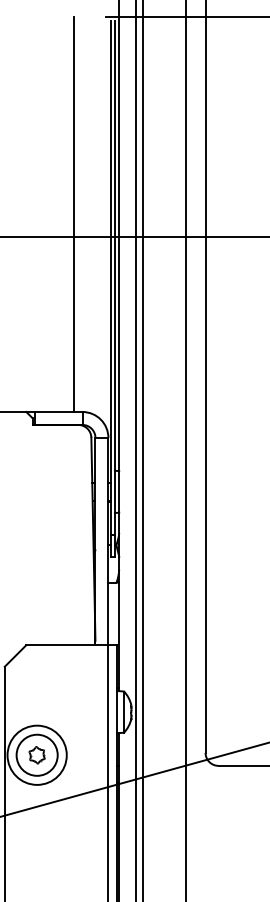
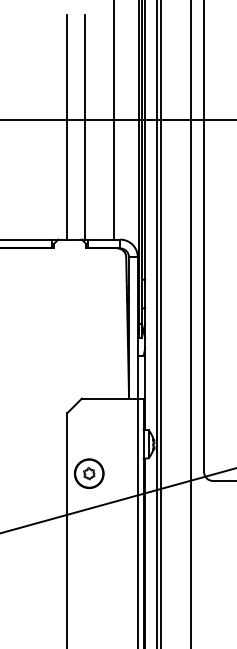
line: (5, 246) -> (67, 126), added
line: (30, 246) -> (84, 126), added
circle: (36, 754) -> (88, 473), size x0.71

